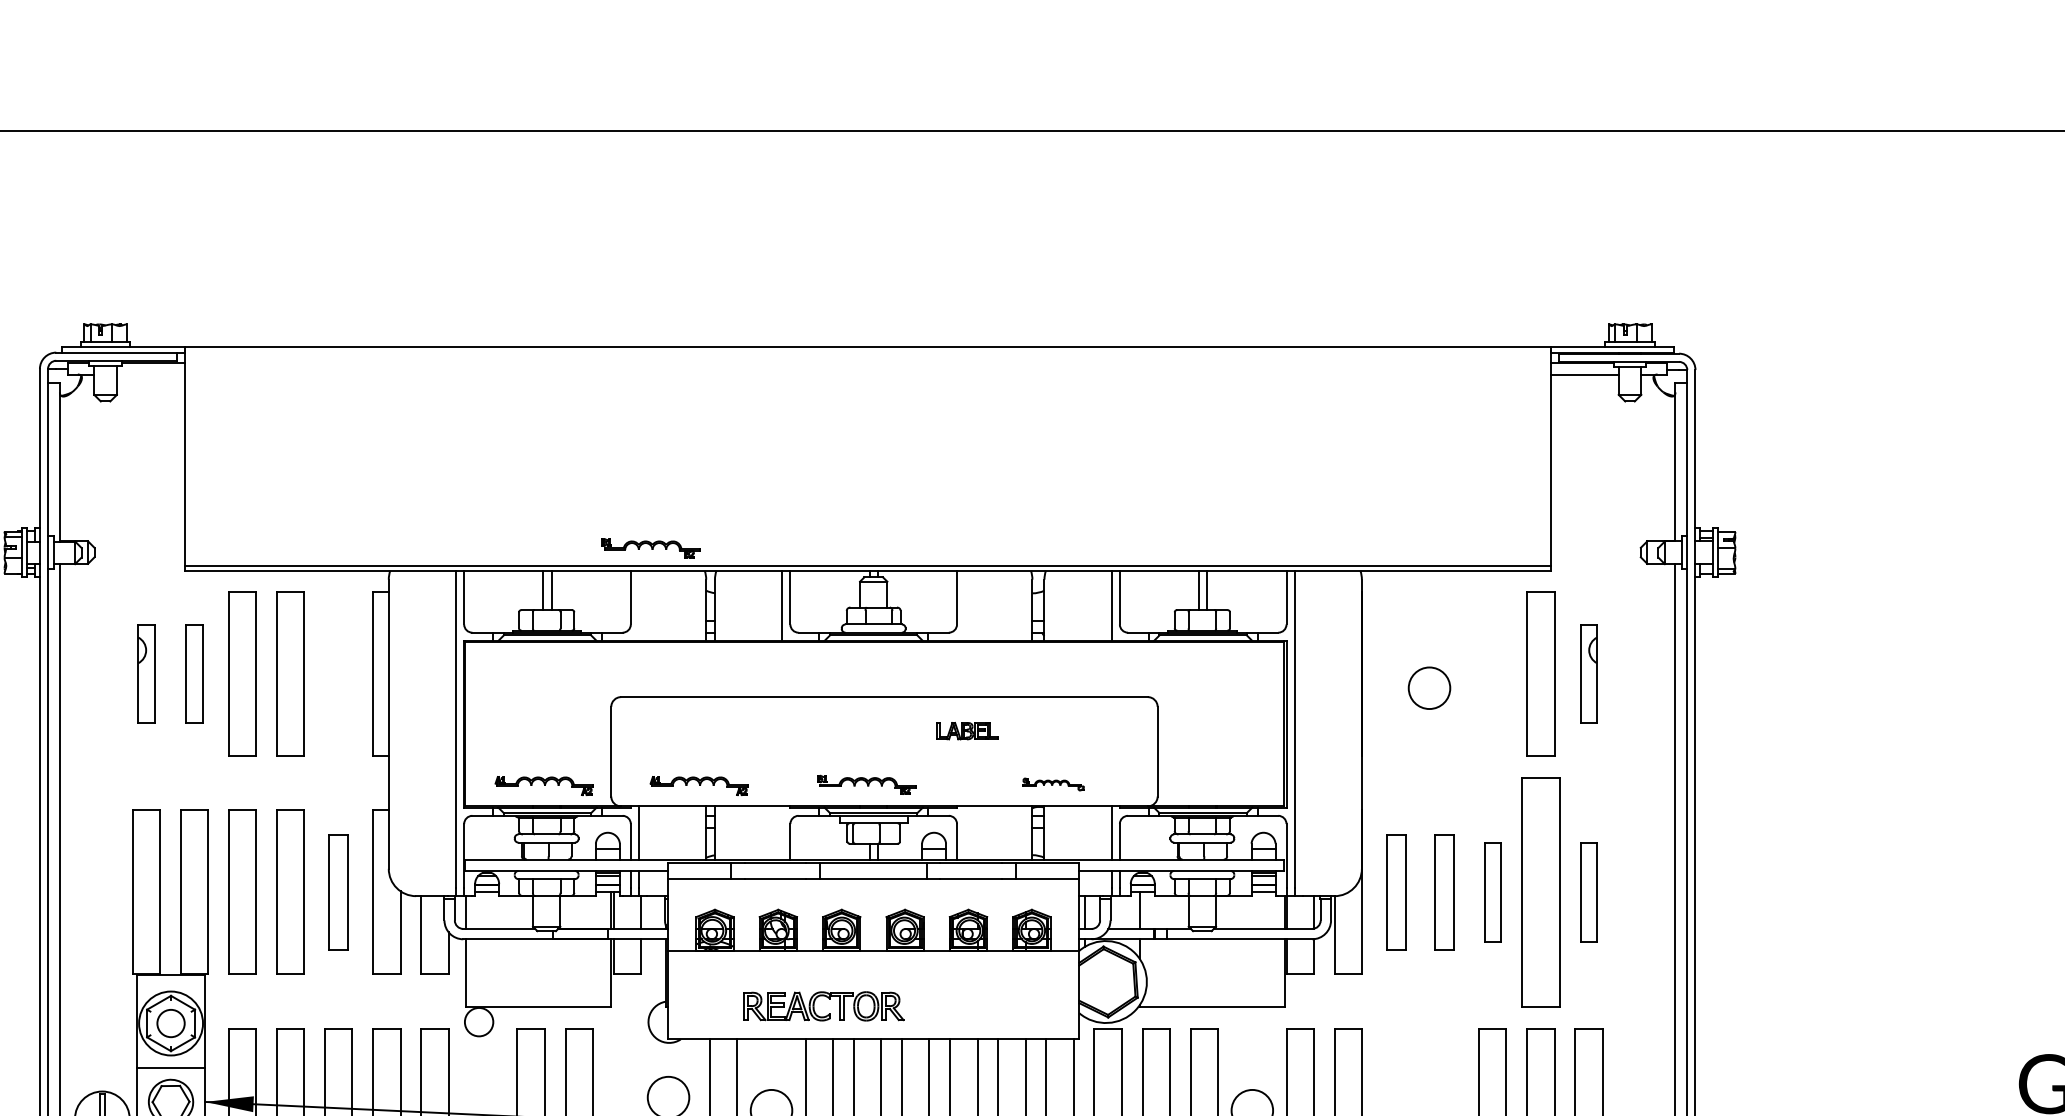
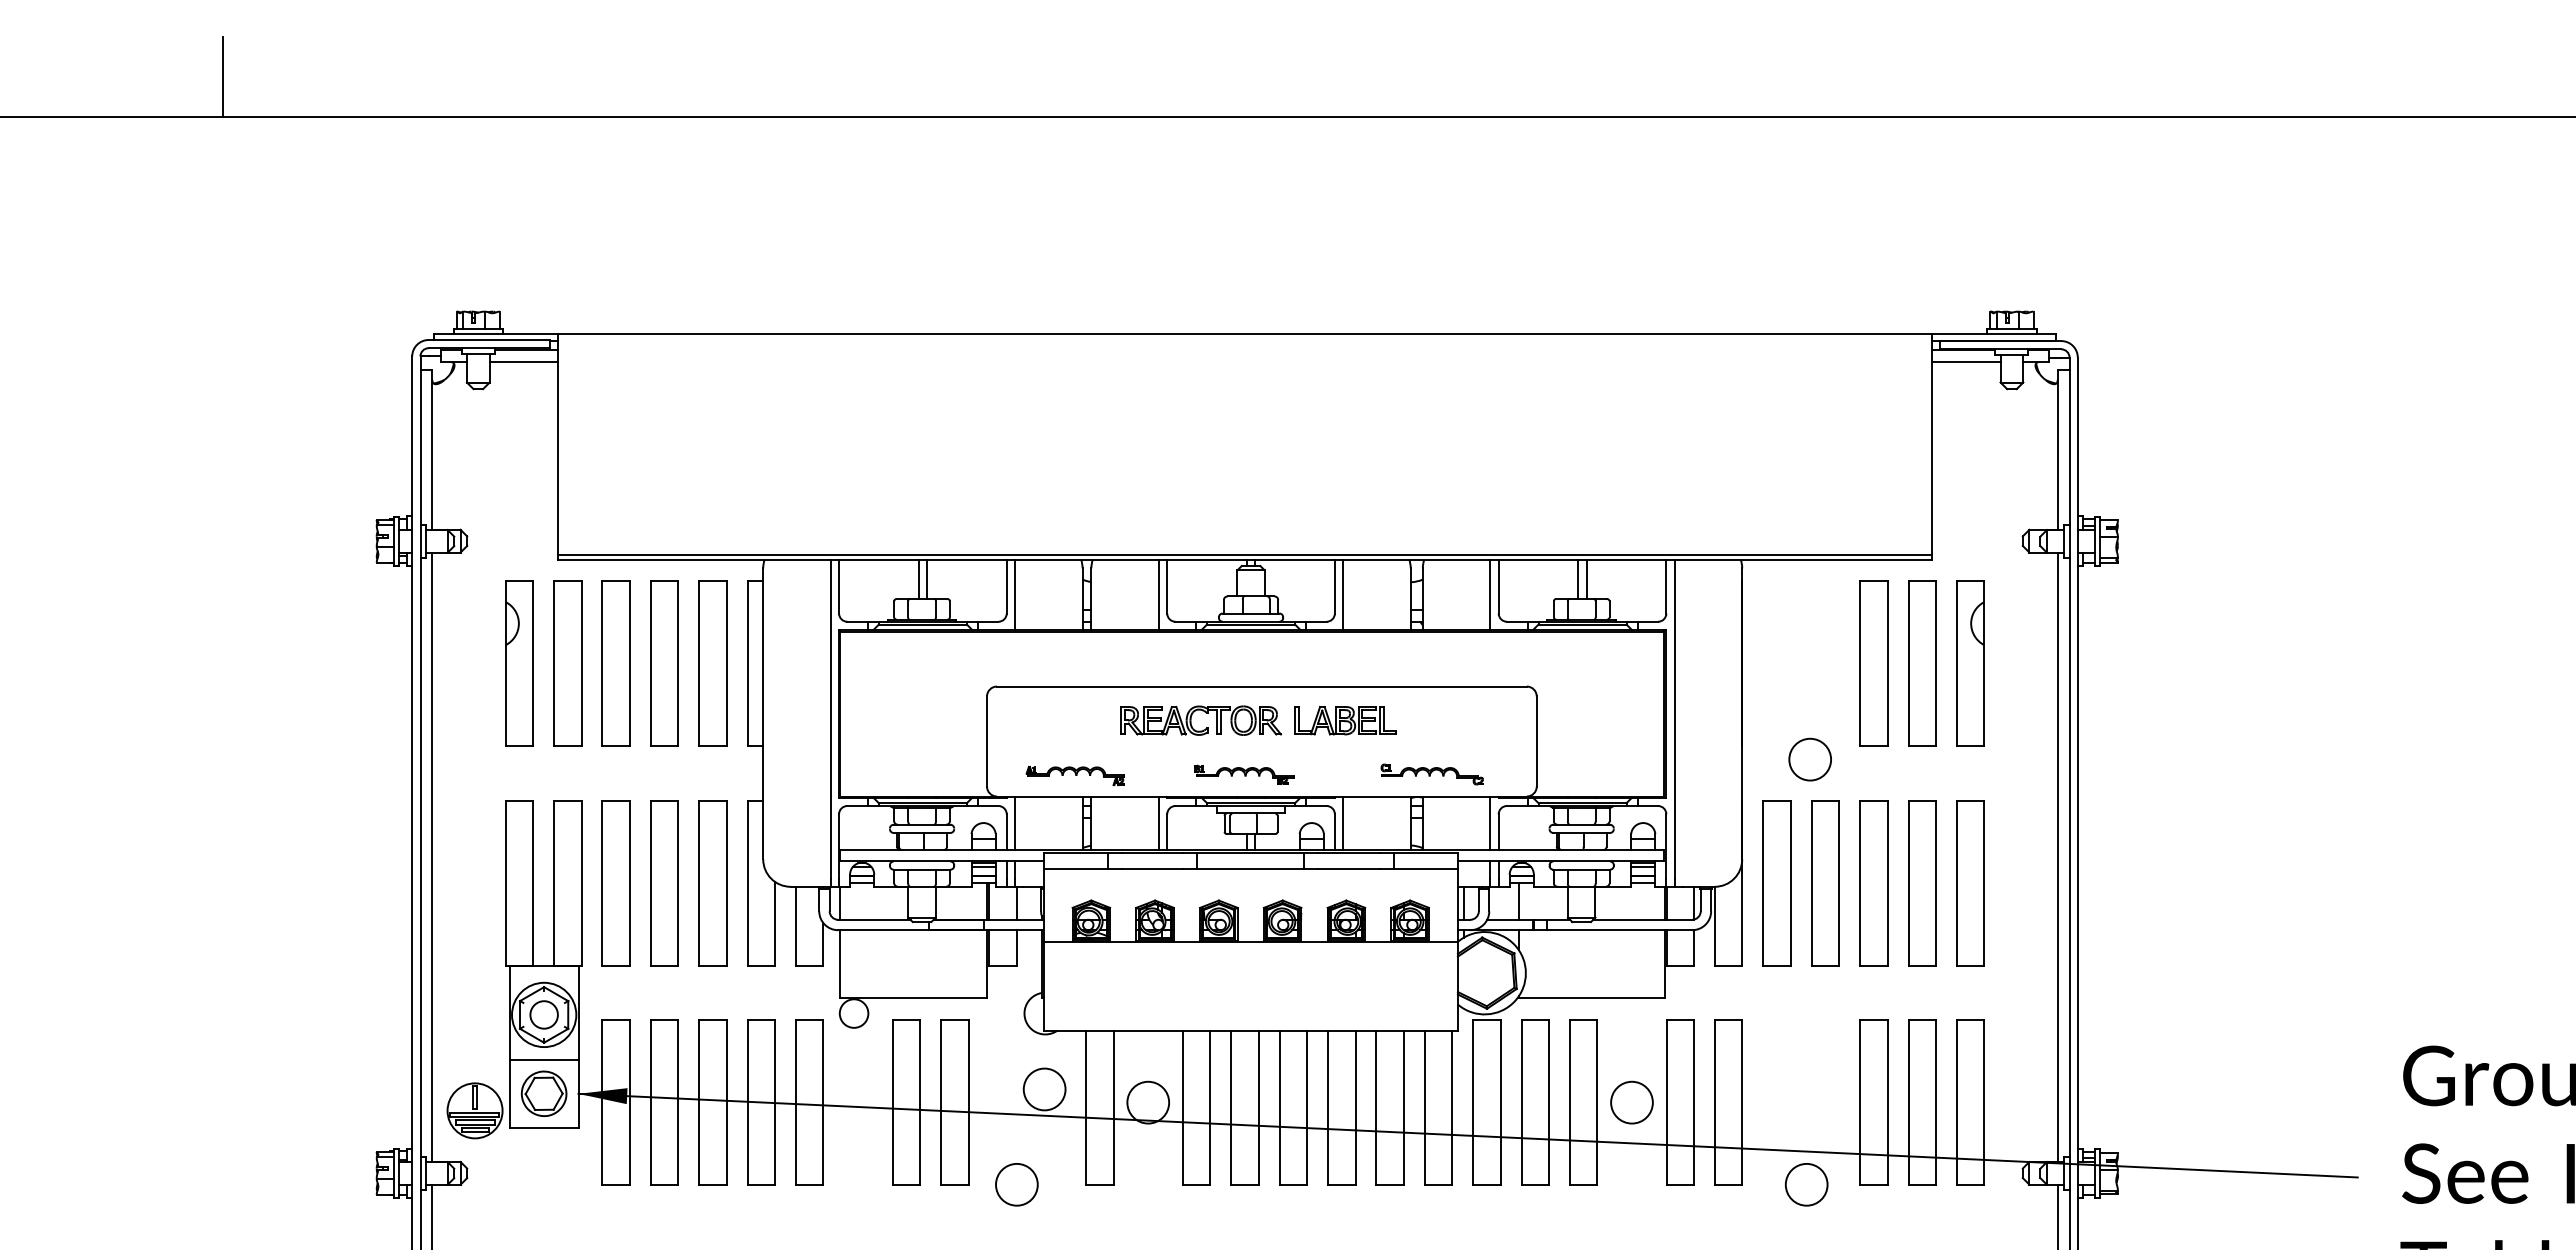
line: (150, 374) -> (523, 362), added
part: (651, 547) -> (1027, 536), removed
line: (638, 605) -> (1014, 594), added
line: (965, 605) -> (1343, 594), added
part: (146, 674) -> (519, 663), size x1.67
part: (194, 674) -> (567, 663), size x1.67
part: (338, 674) -> (712, 663), added
part: (1492, 674) -> (1873, 663), added
part: (1588, 674) -> (1970, 663), size x1.67
circle: (1428, 688) -> (1809, 759), moved
part: (967, 730) -> (1345, 720), size x1.67
part: (1053, 784) -> (1431, 774), size x1.67
part: (543, 786) -> (918, 776), removed
line: (781, 833) -> (1158, 823), added
line: (965, 833) -> (1343, 823), added
part: (338, 892) -> (712, 883), size x1.43
part: (1395, 892) -> (1776, 883), size x1.43
part: (1444, 892) -> (1825, 883), size x1.43
part: (1492, 892) -> (1873, 883), size x1.67
part: (1541, 892) -> (1922, 883), size x0.71
part: (1588, 892) -> (1970, 883), size x1.67
part: (827, 998) -> (1204, 712), moved

